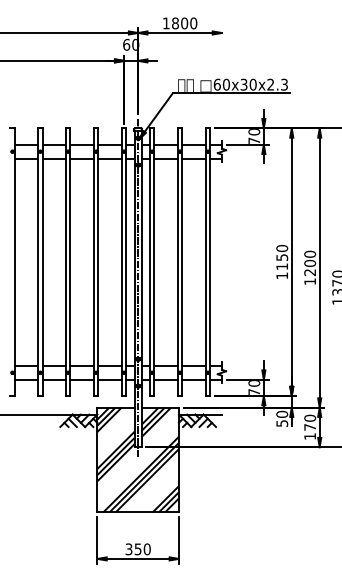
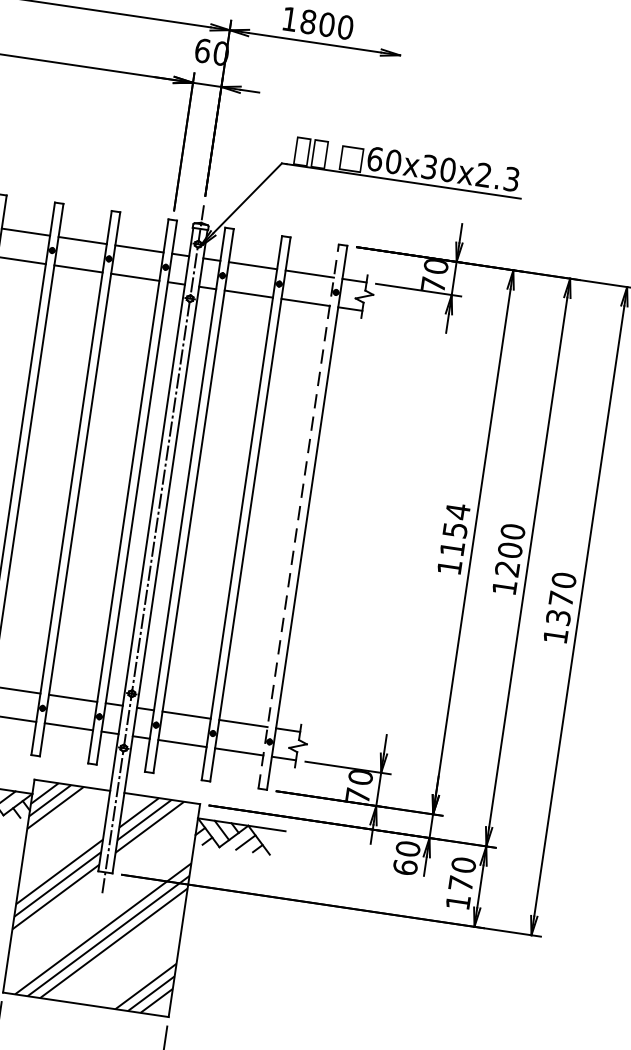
text: (282, 248) -> (458, 511), 1150 -> 1154
line: (205, 262) -> (297, 517), solid -> dashed
text: (282, 423) -> (405, 867), 50 -> 60

